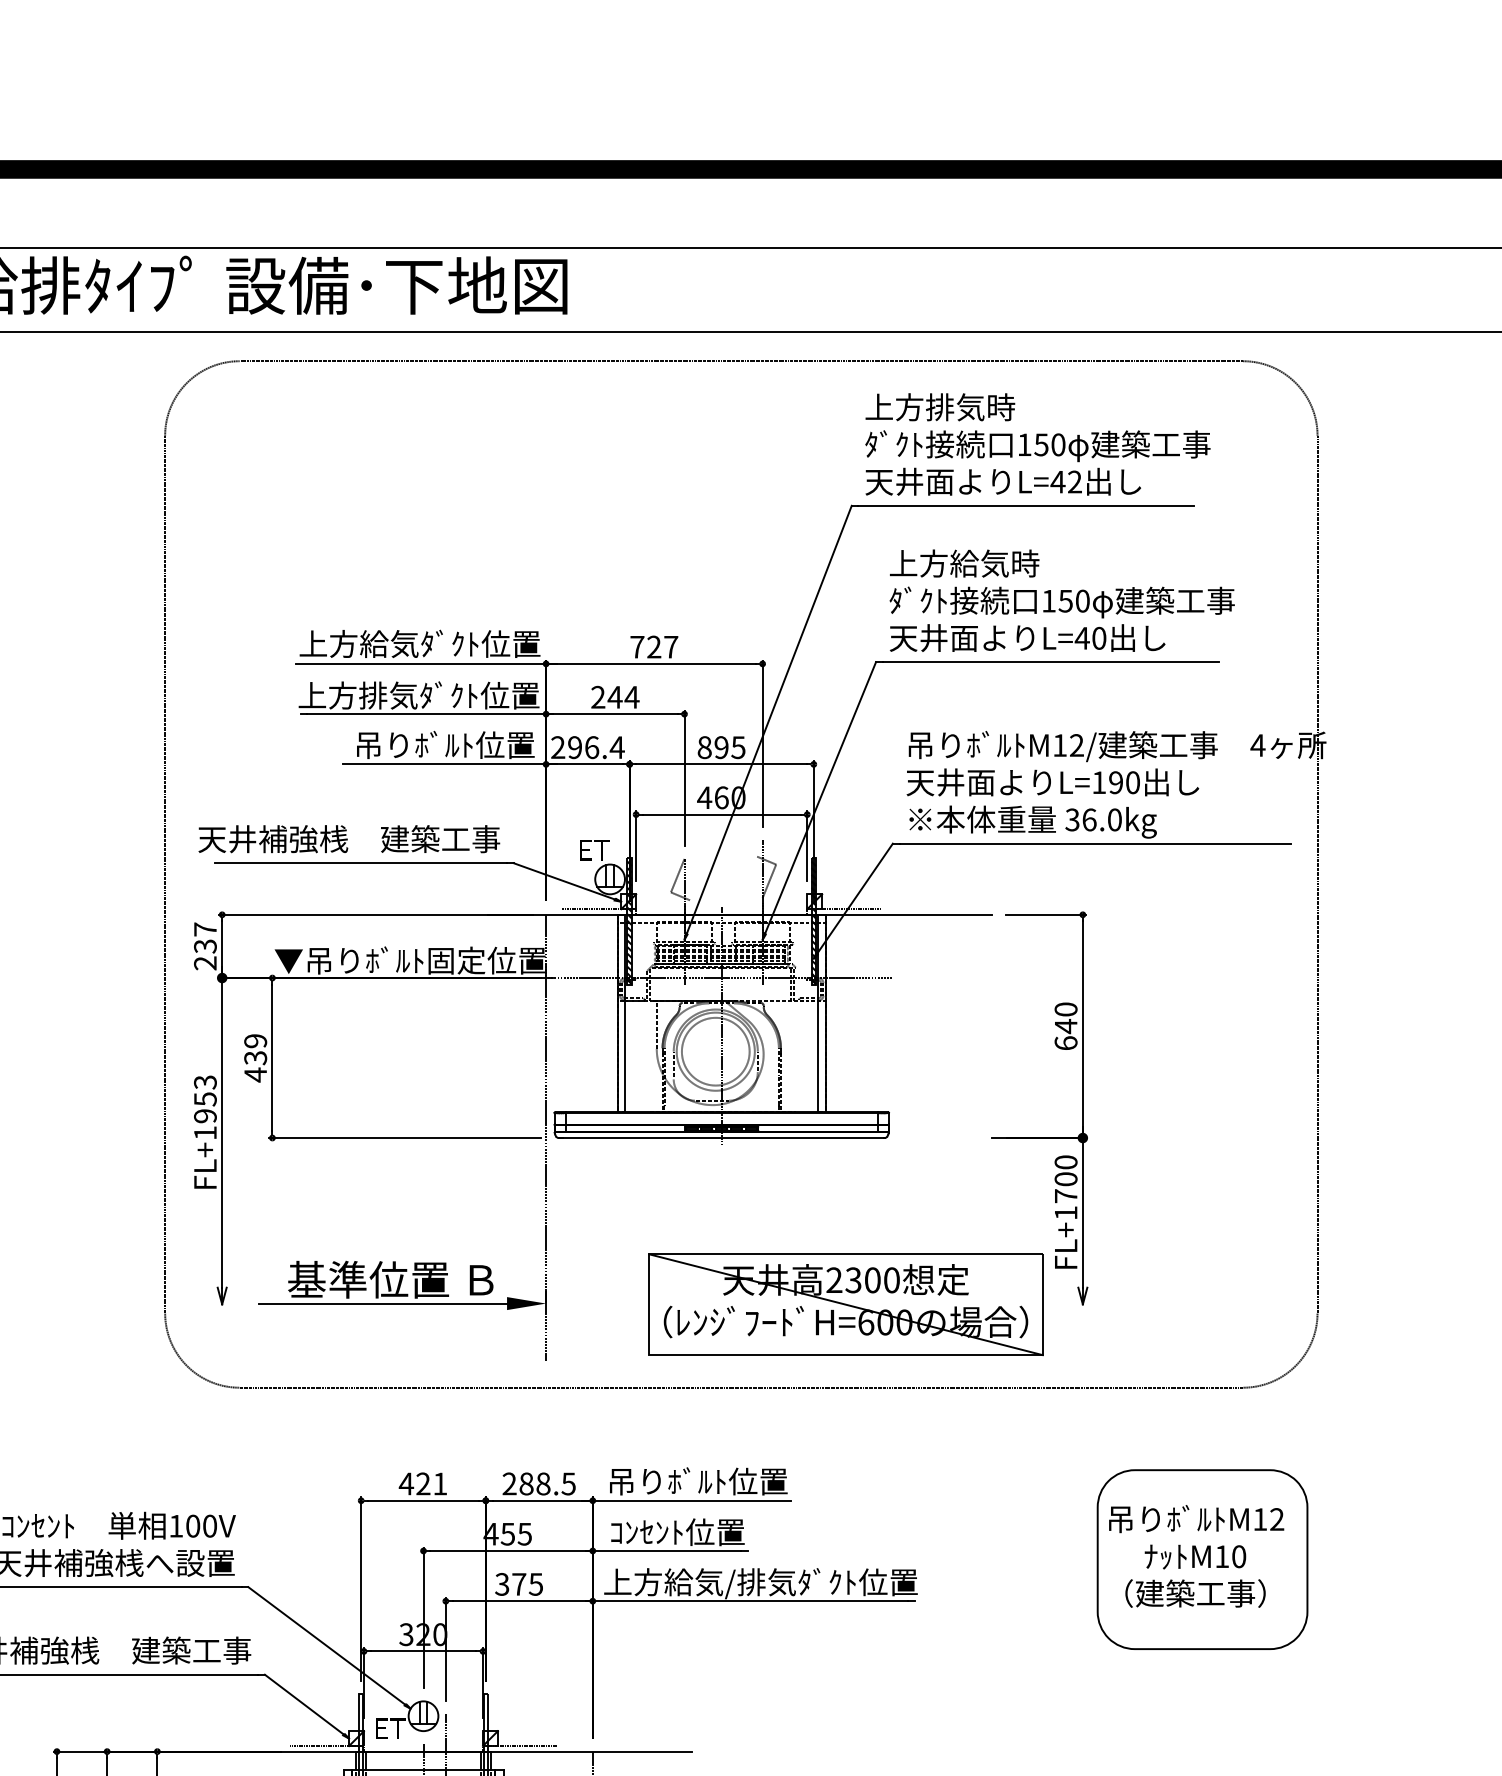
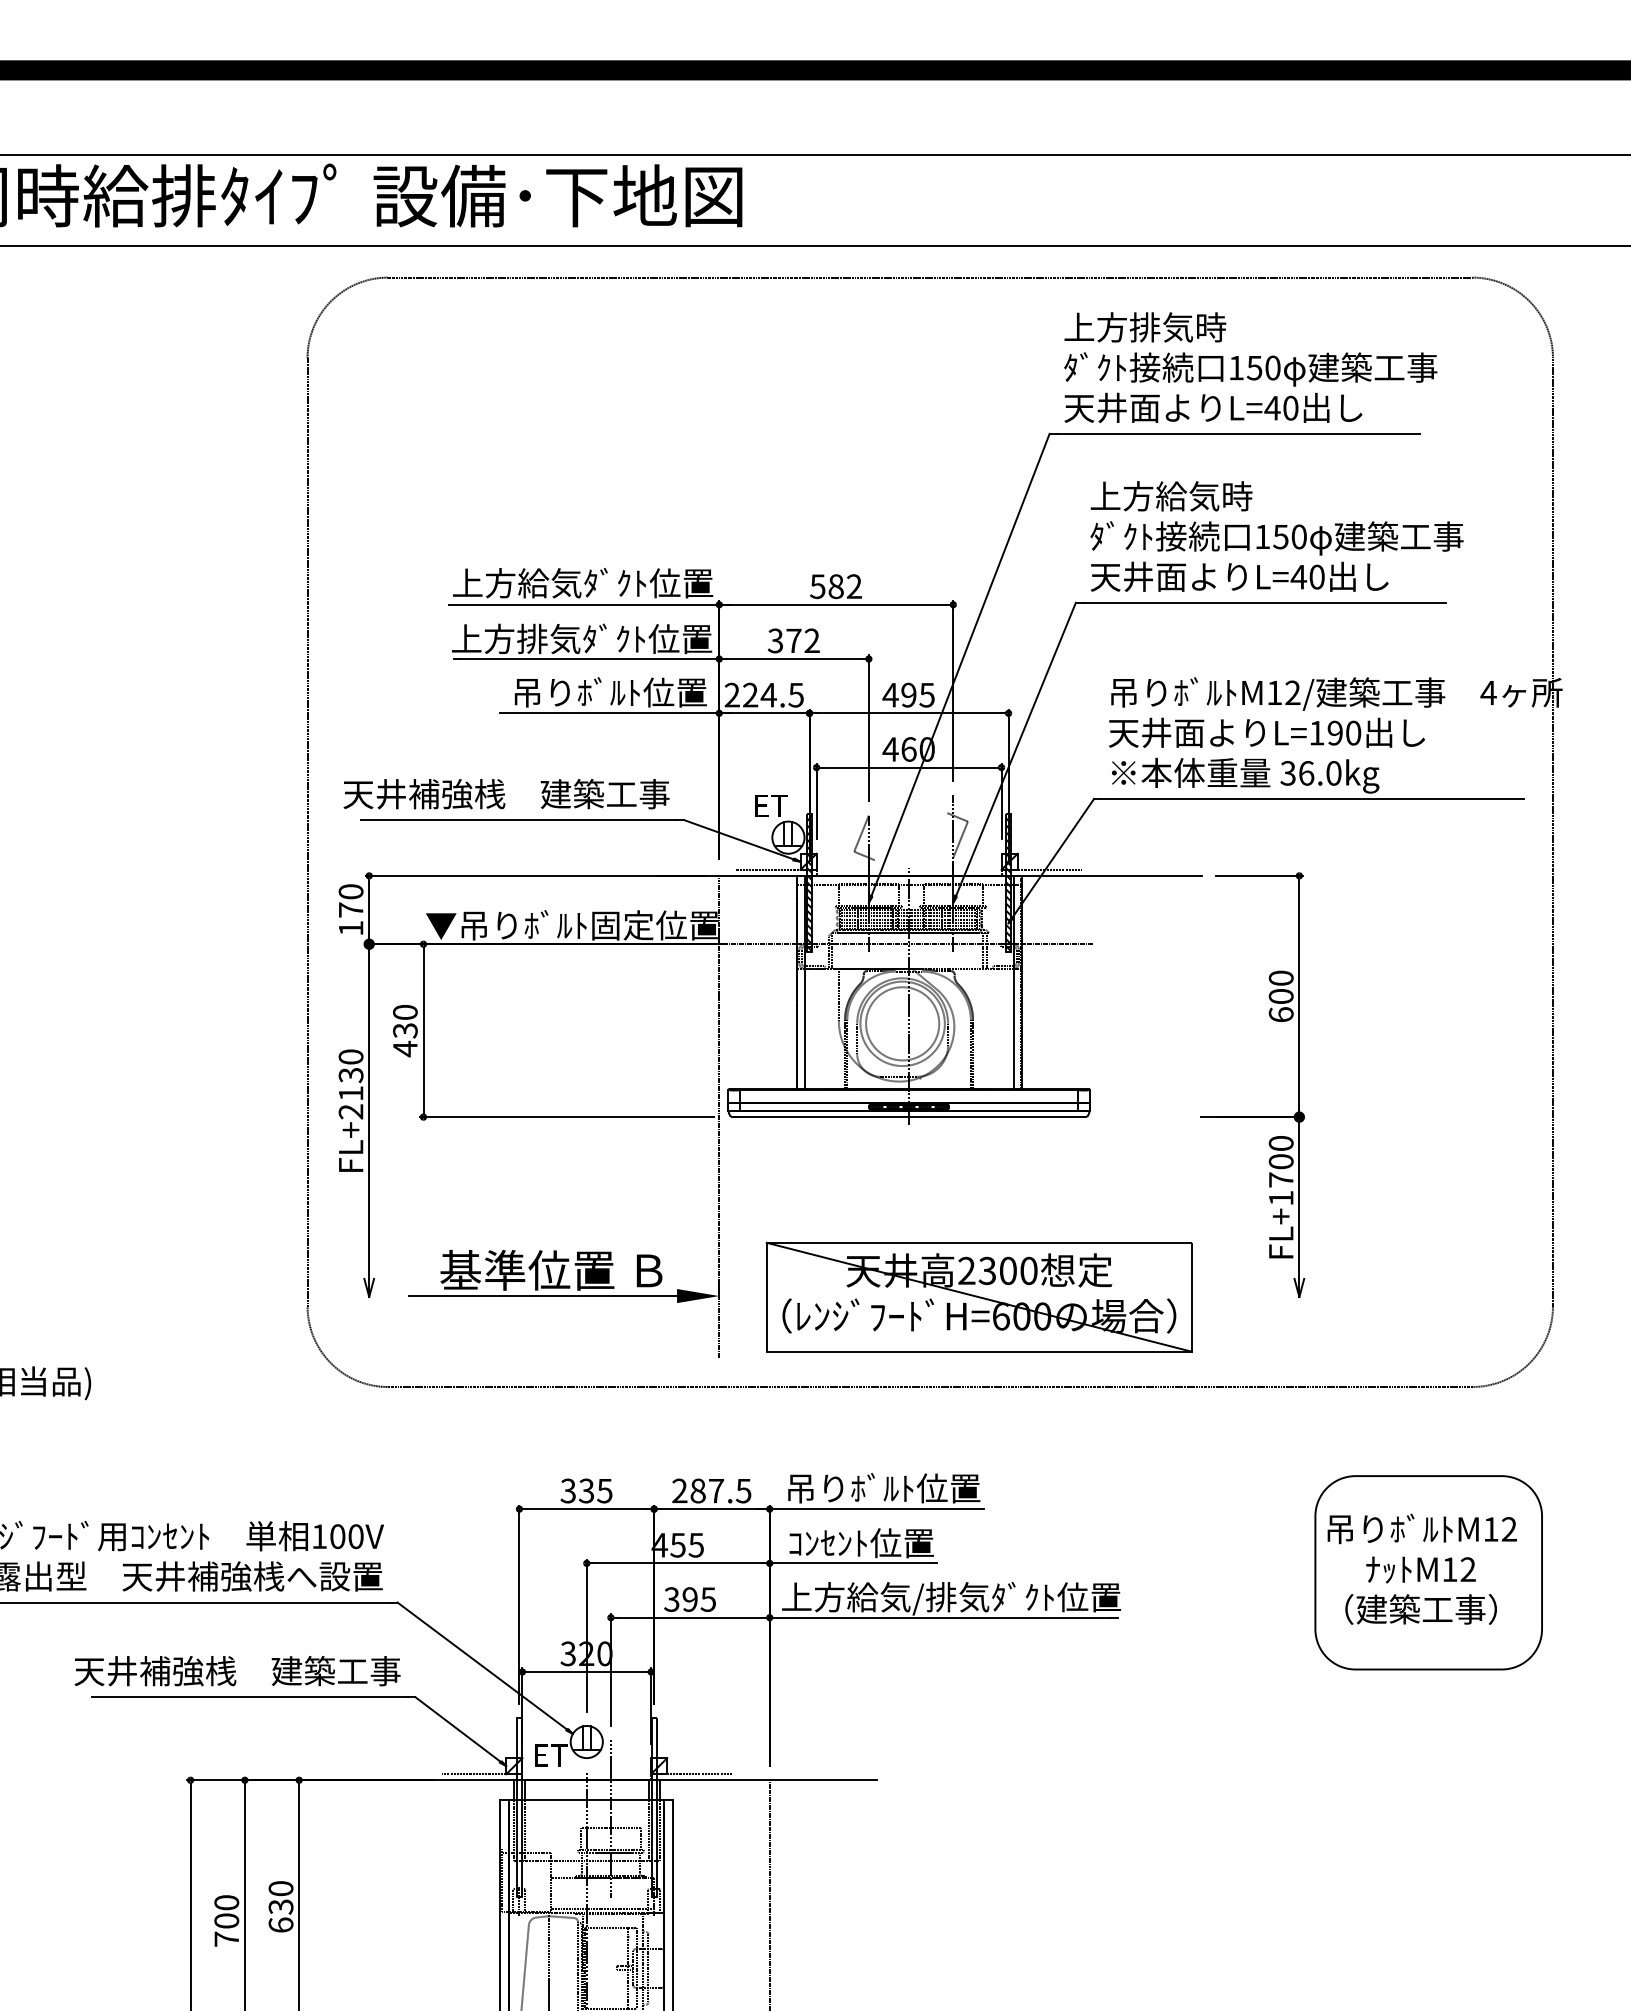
text: (1074, 481) -> (1290, 407), L=42 -> L=40
text: (654, 647) -> (836, 586), 727 -> 582
text: (614, 696) -> (793, 640), 244 -> 372
text: (596, 746) -> (773, 694), 296.4 -> 224.5
text: (704, 746) -> (890, 694), 895 -> 495
text: (204, 945) -> (350, 909), 237 -> 170
text: (1065, 1026) -> (1280, 996), 640 -> 600
text: (255, 1041) -> (405, 1012), 439 -> 430
text: (204, 1107) -> (350, 1084), FL+1953 -> FL+2130
part: (845, 1303) -> (978, 1296), moved
text: (423, 1483) -> (586, 1490), 421 -> 335
text: (543, 1483) -> (716, 1490), 288.5 -> 287.5
text: (1238, 1556) -> (1467, 1569), M10 -> M12
text: (518, 1584) -> (689, 1599), 375 -> 395

